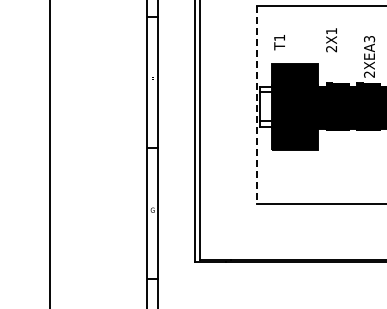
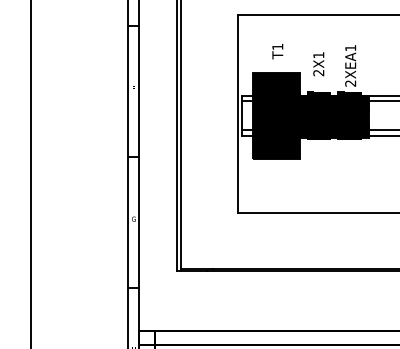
text: (369, 39) -> (350, 48), 2XEA3 -> 2XEA1
text: (331, 40) -> (318, 64), moved
text: (279, 42) -> (277, 51), moved
line: (256, 105) -> (237, 114), dashed -> solid

